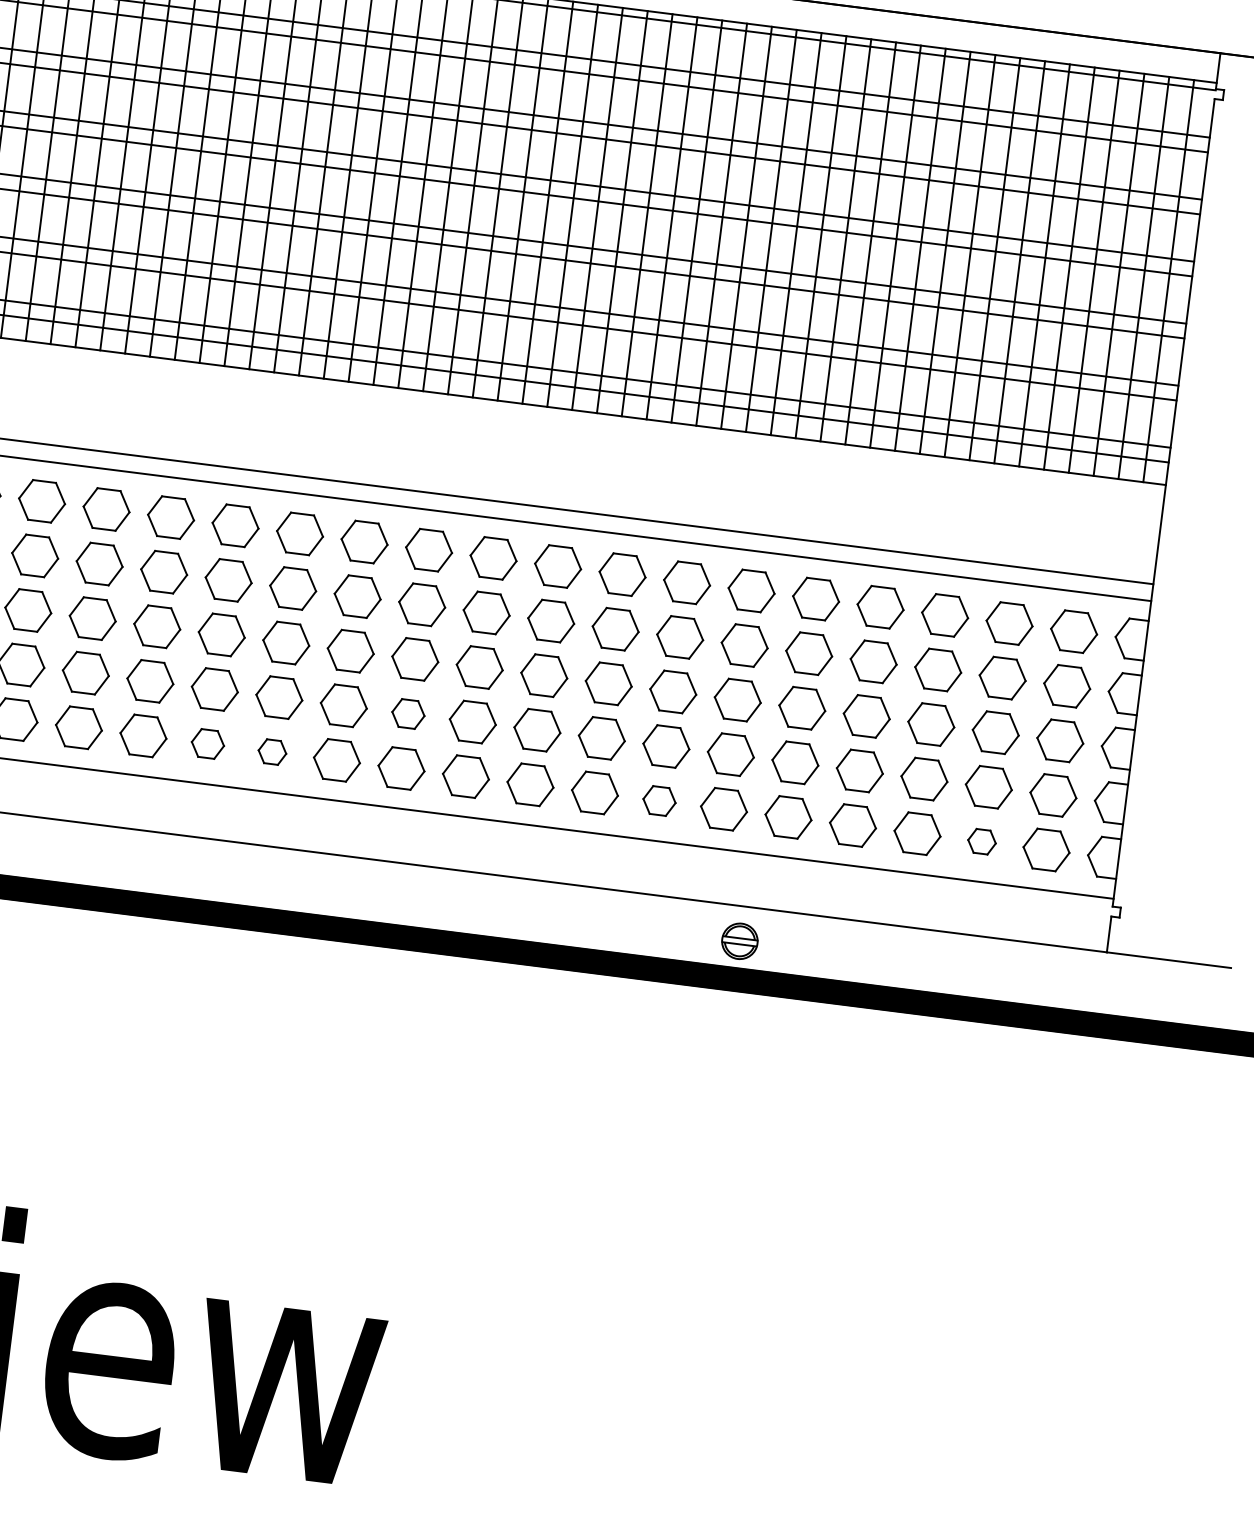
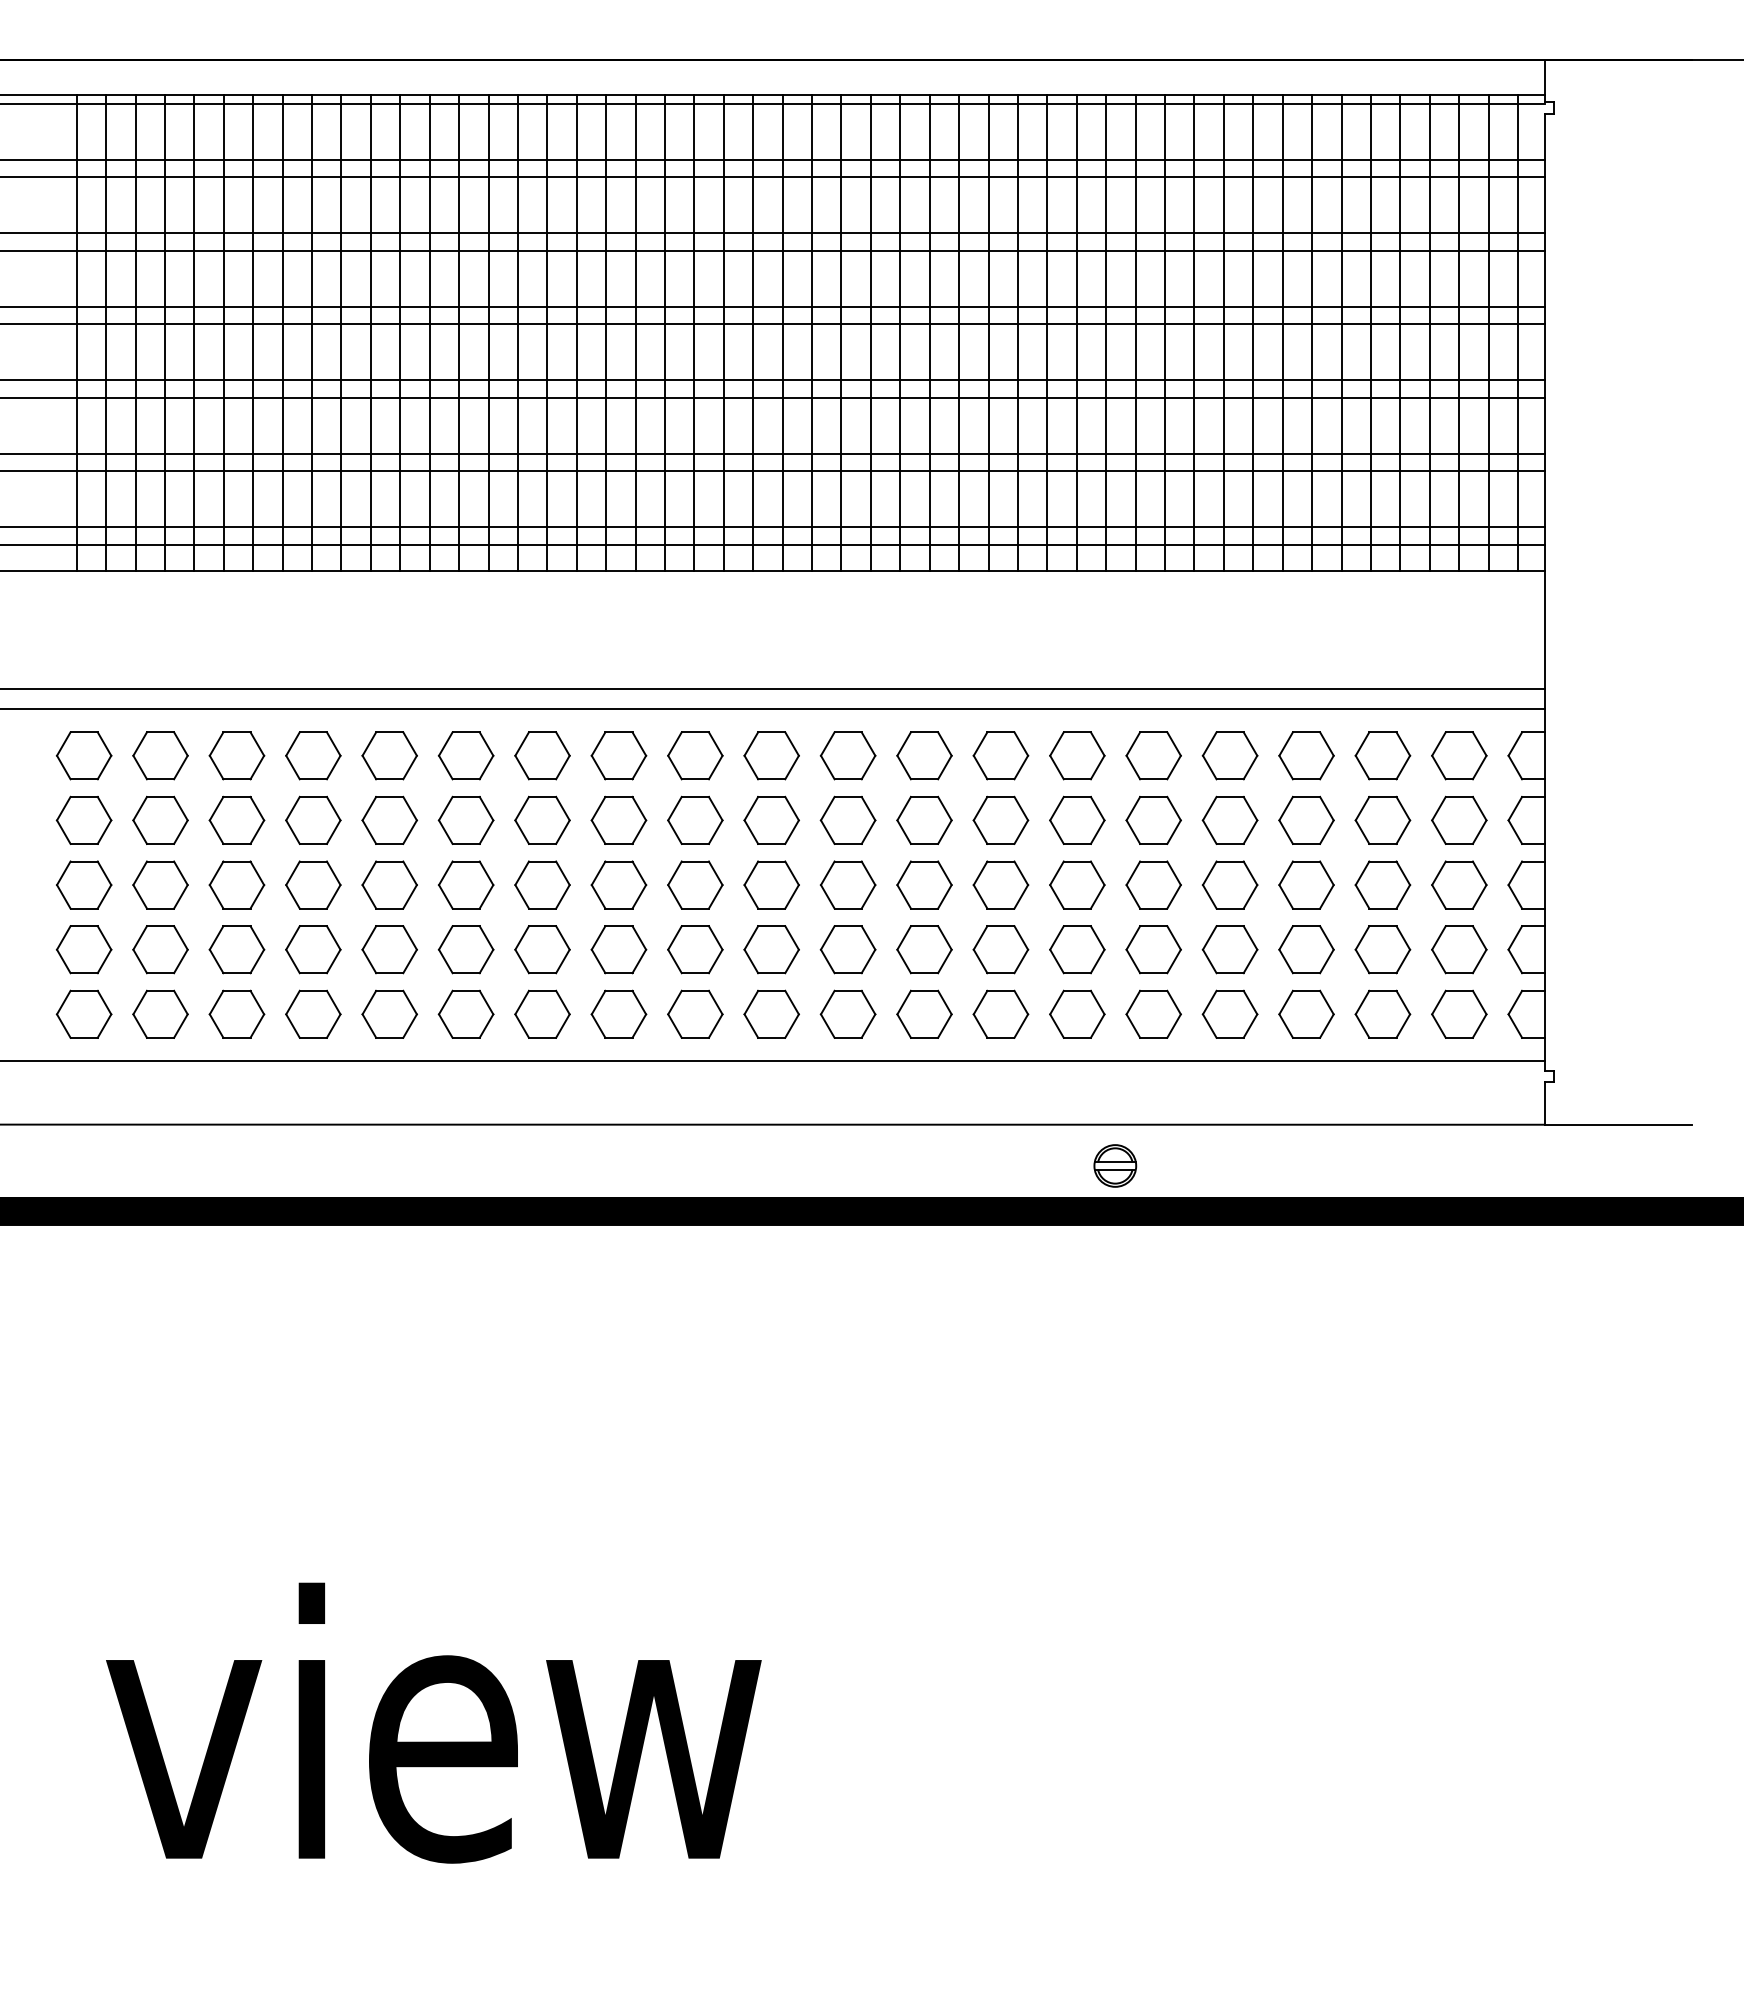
part: (408, 713) -> (695, 949), size x1.43
part: (207, 743) -> (465, 1013), size x1.43
part: (272, 751) -> (542, 1013), size x1.67
part: (659, 800) -> (1000, 1013), size x1.43
part: (981, 841) -> (1382, 1013), size x1.67

